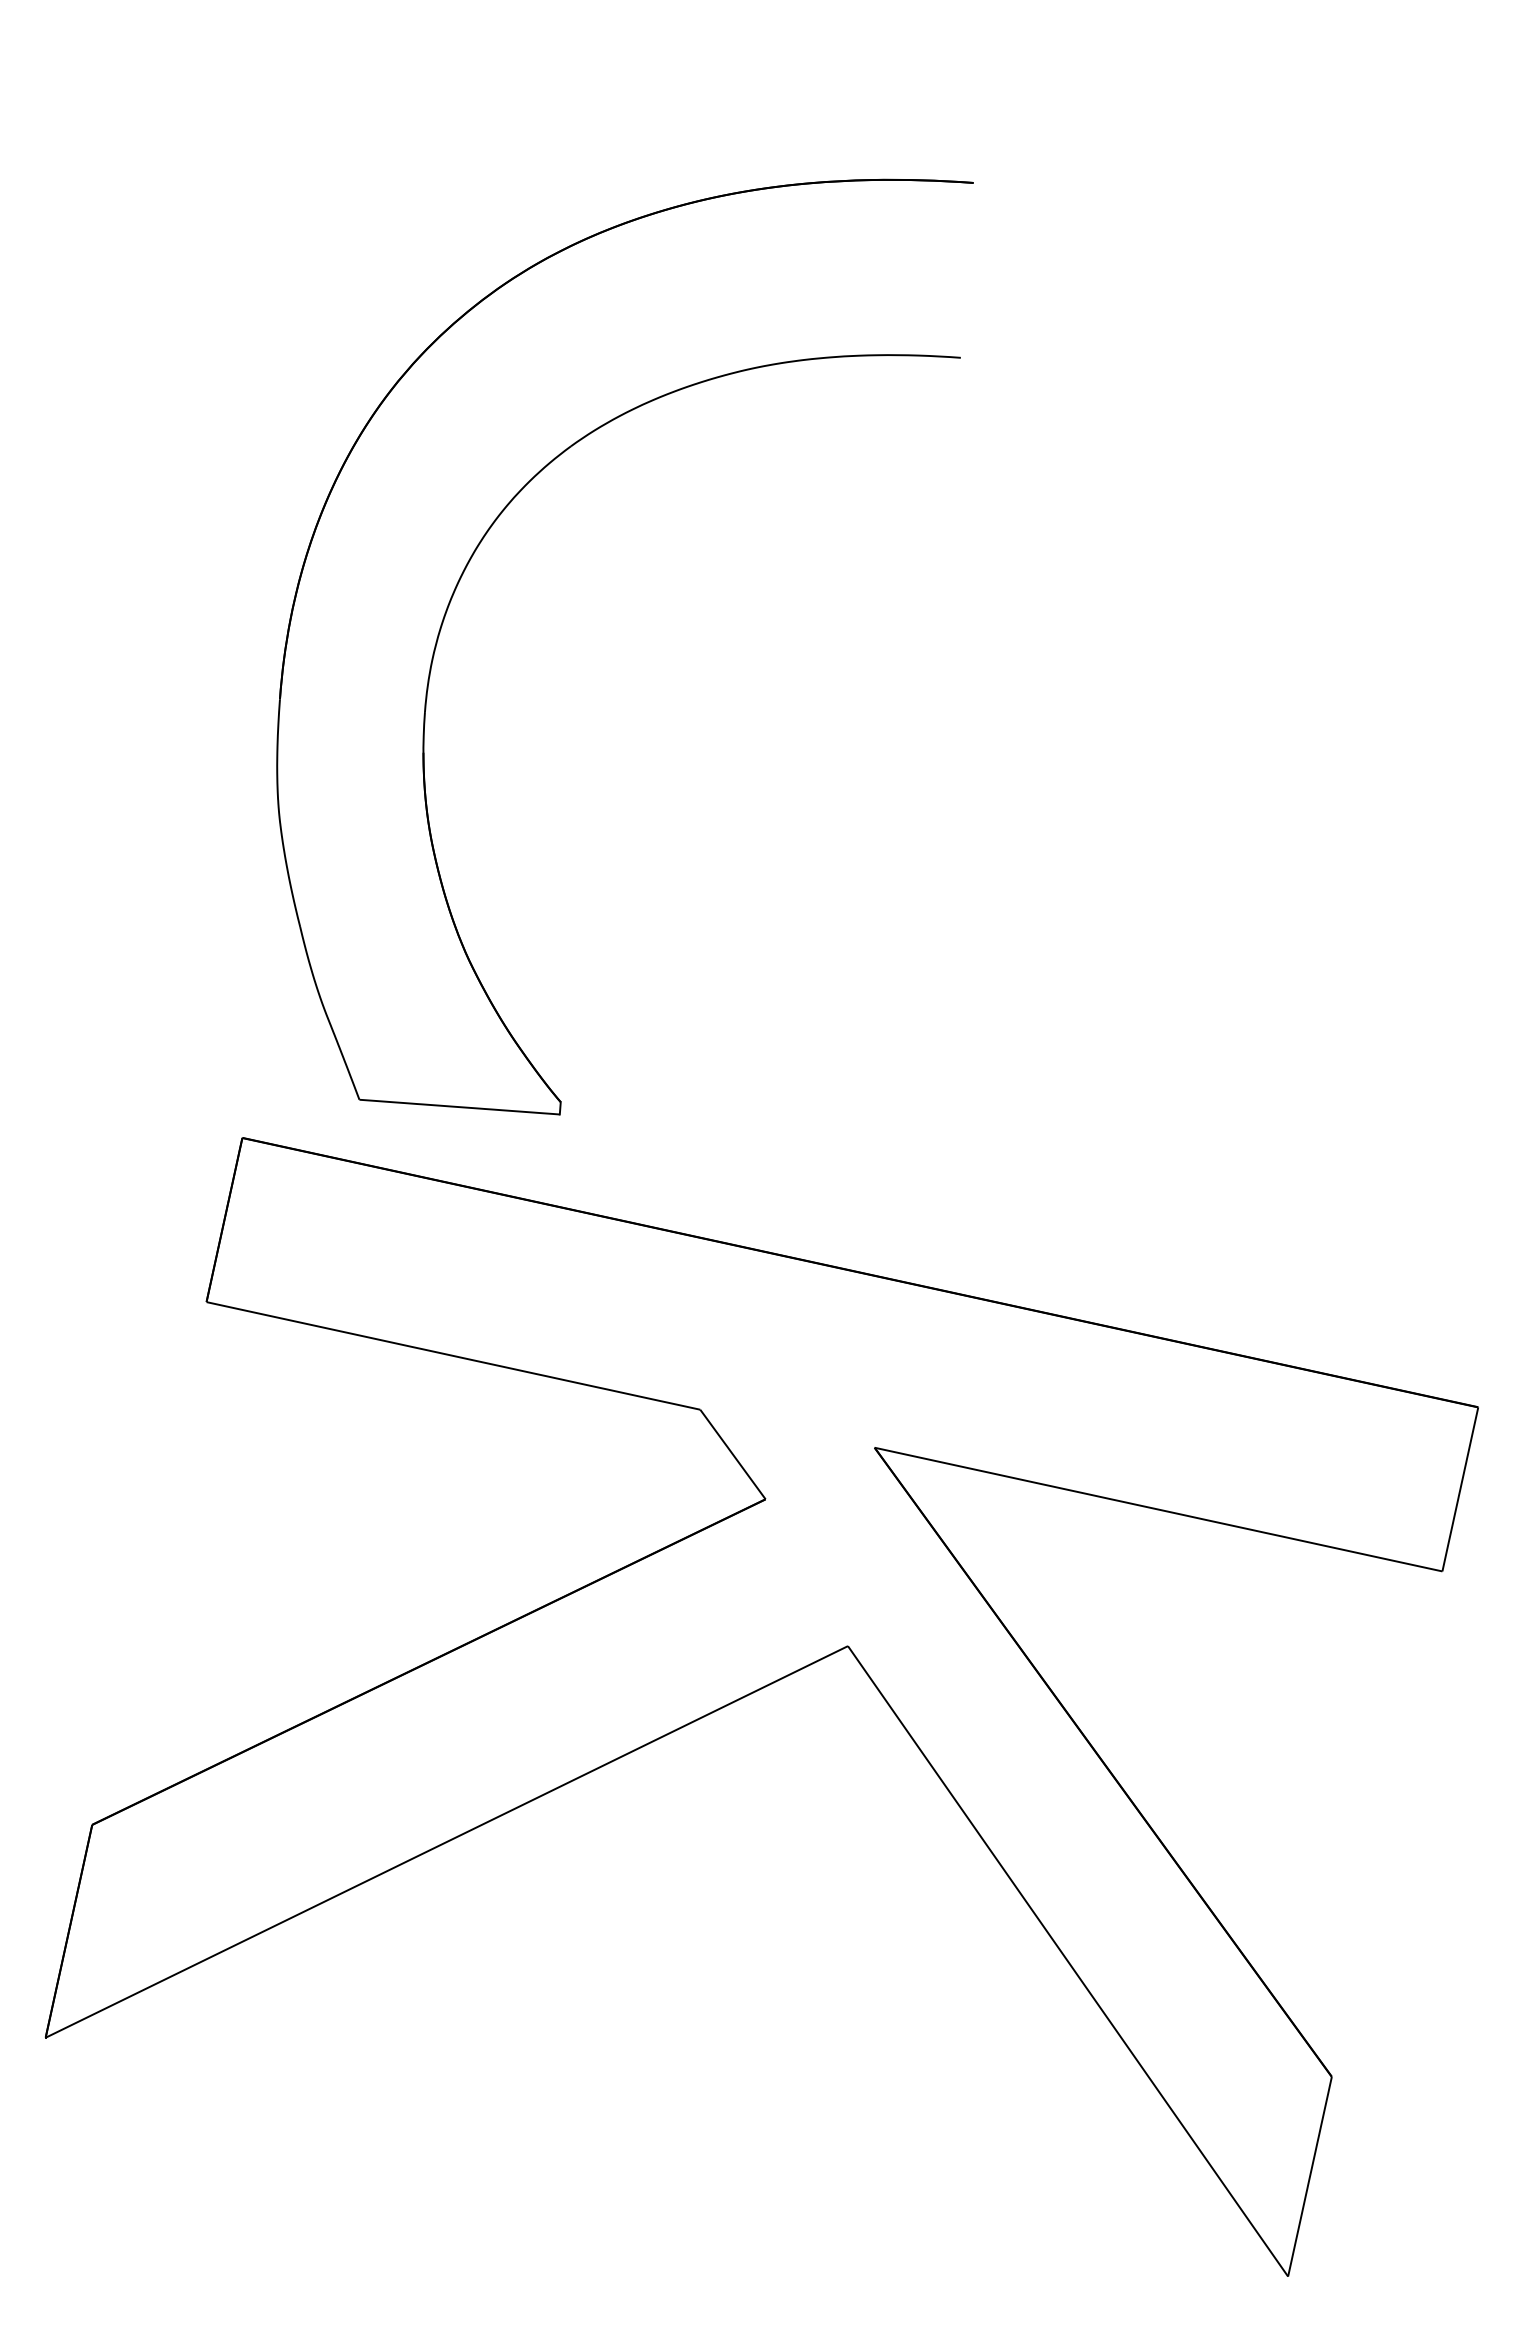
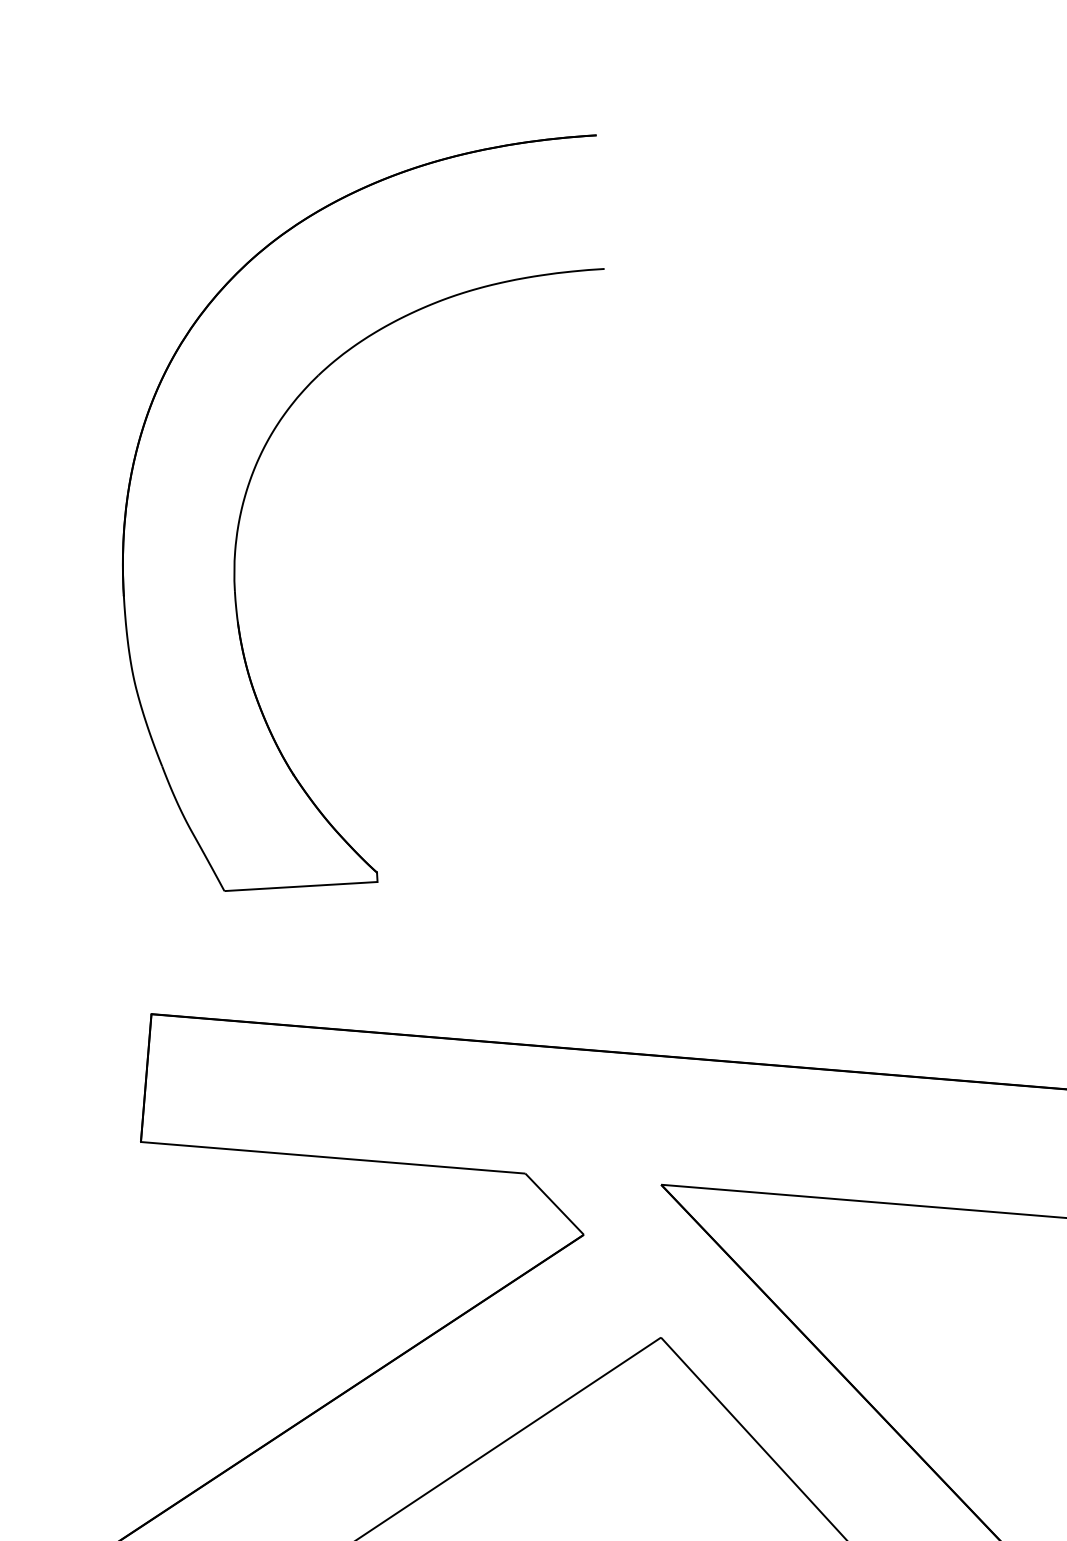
part: (471, 559) -> (254, 470), moved

